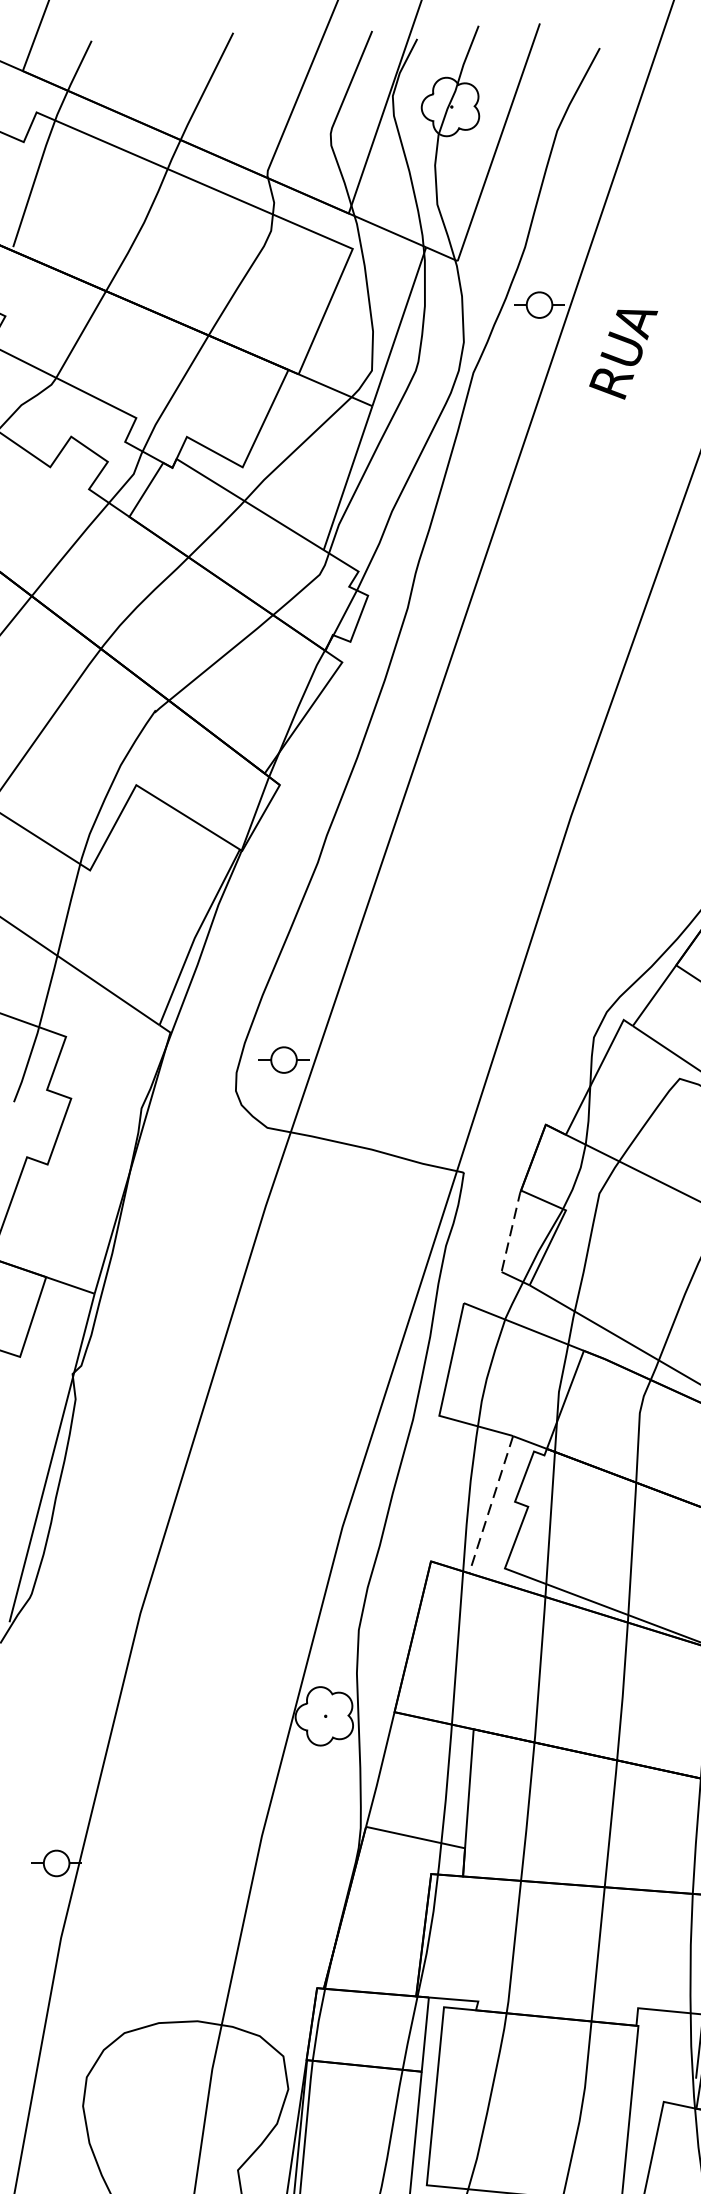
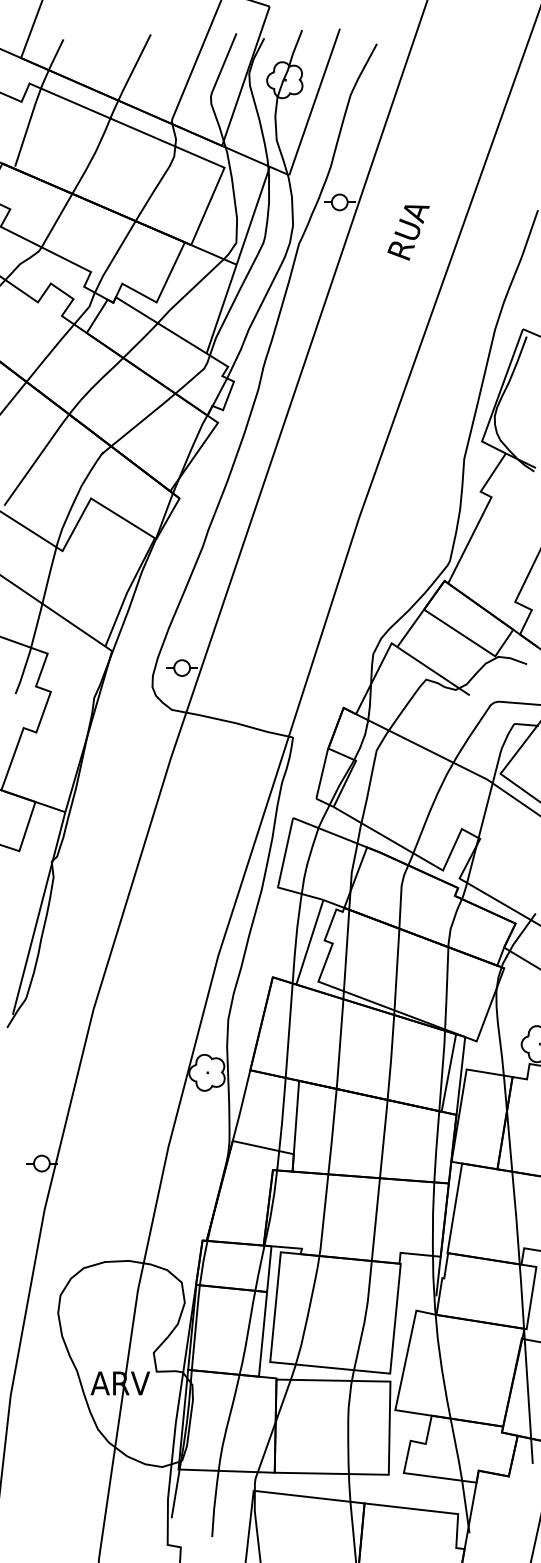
text: (623, 353) -> (408, 232), moved
line: (511, 1231) -> (322, 773), dashed -> solid
line: (490, 1505) -> (309, 942), dashed -> solid

